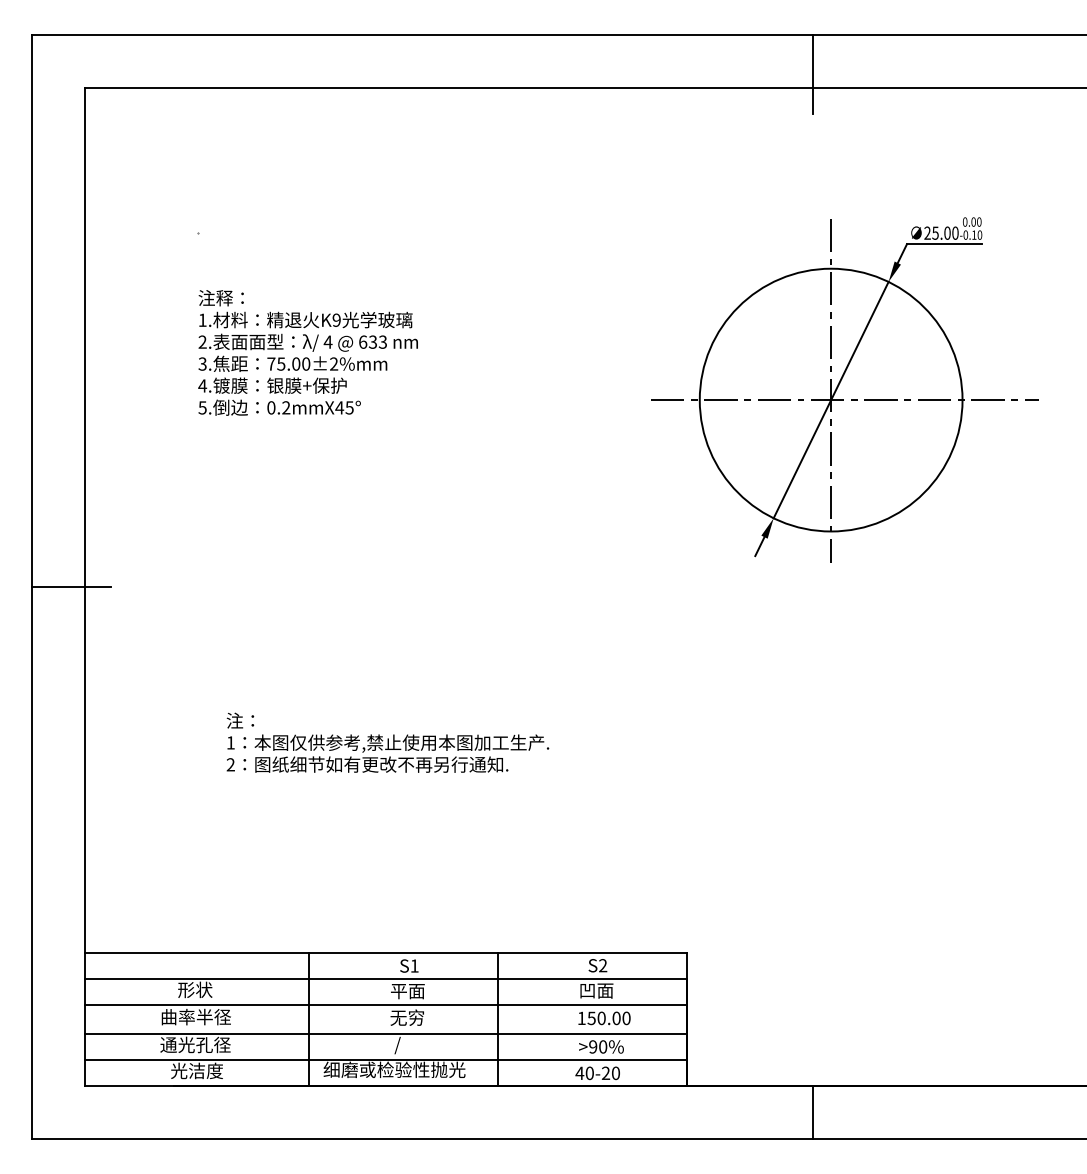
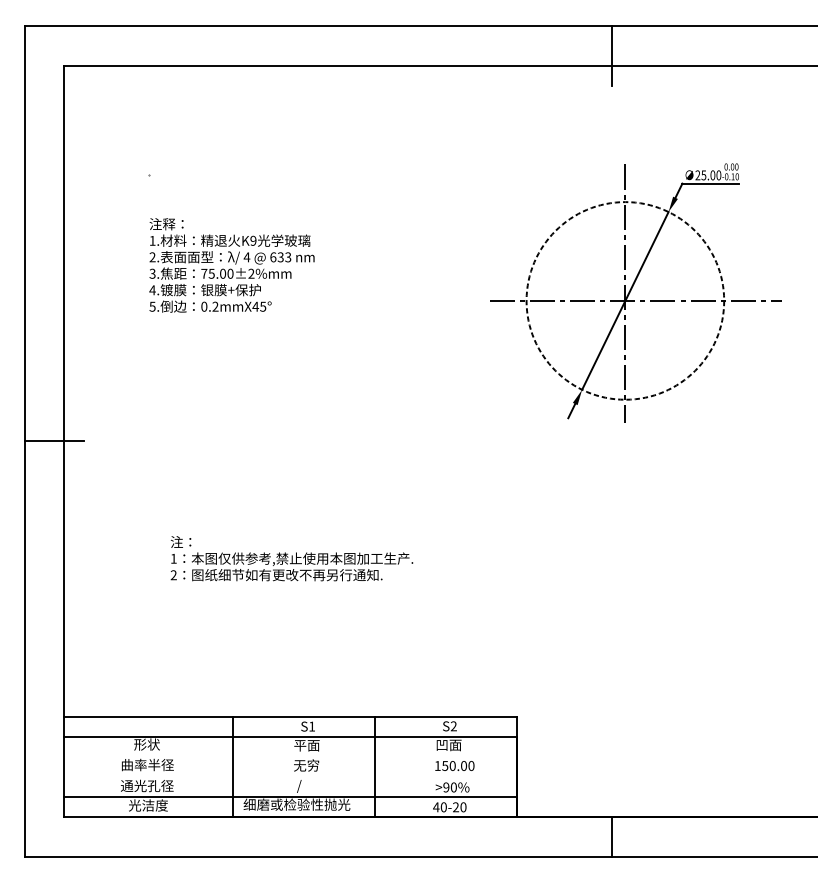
circle: (830, 399) -> (624, 300), solid -> dashed
line: (386, 1005) -> (290, 756), removed
line: (386, 1033) -> (290, 777), removed

